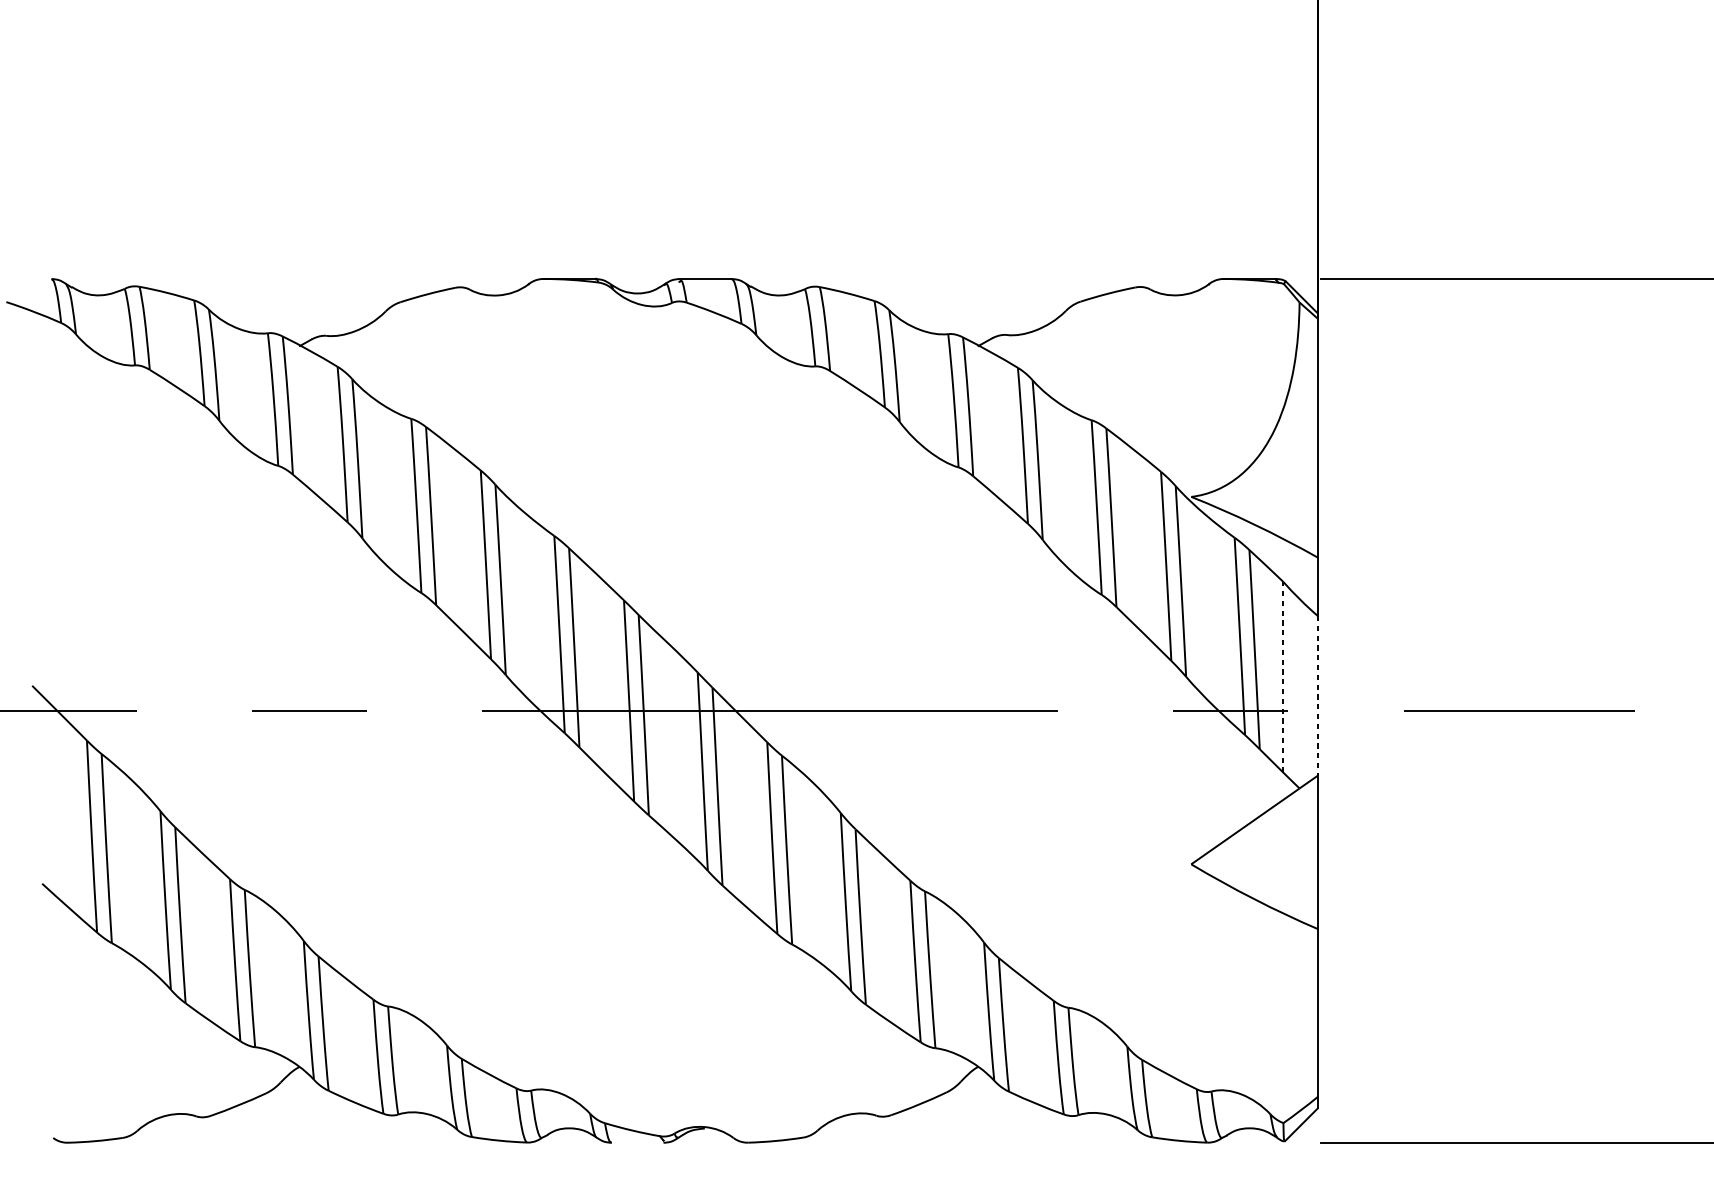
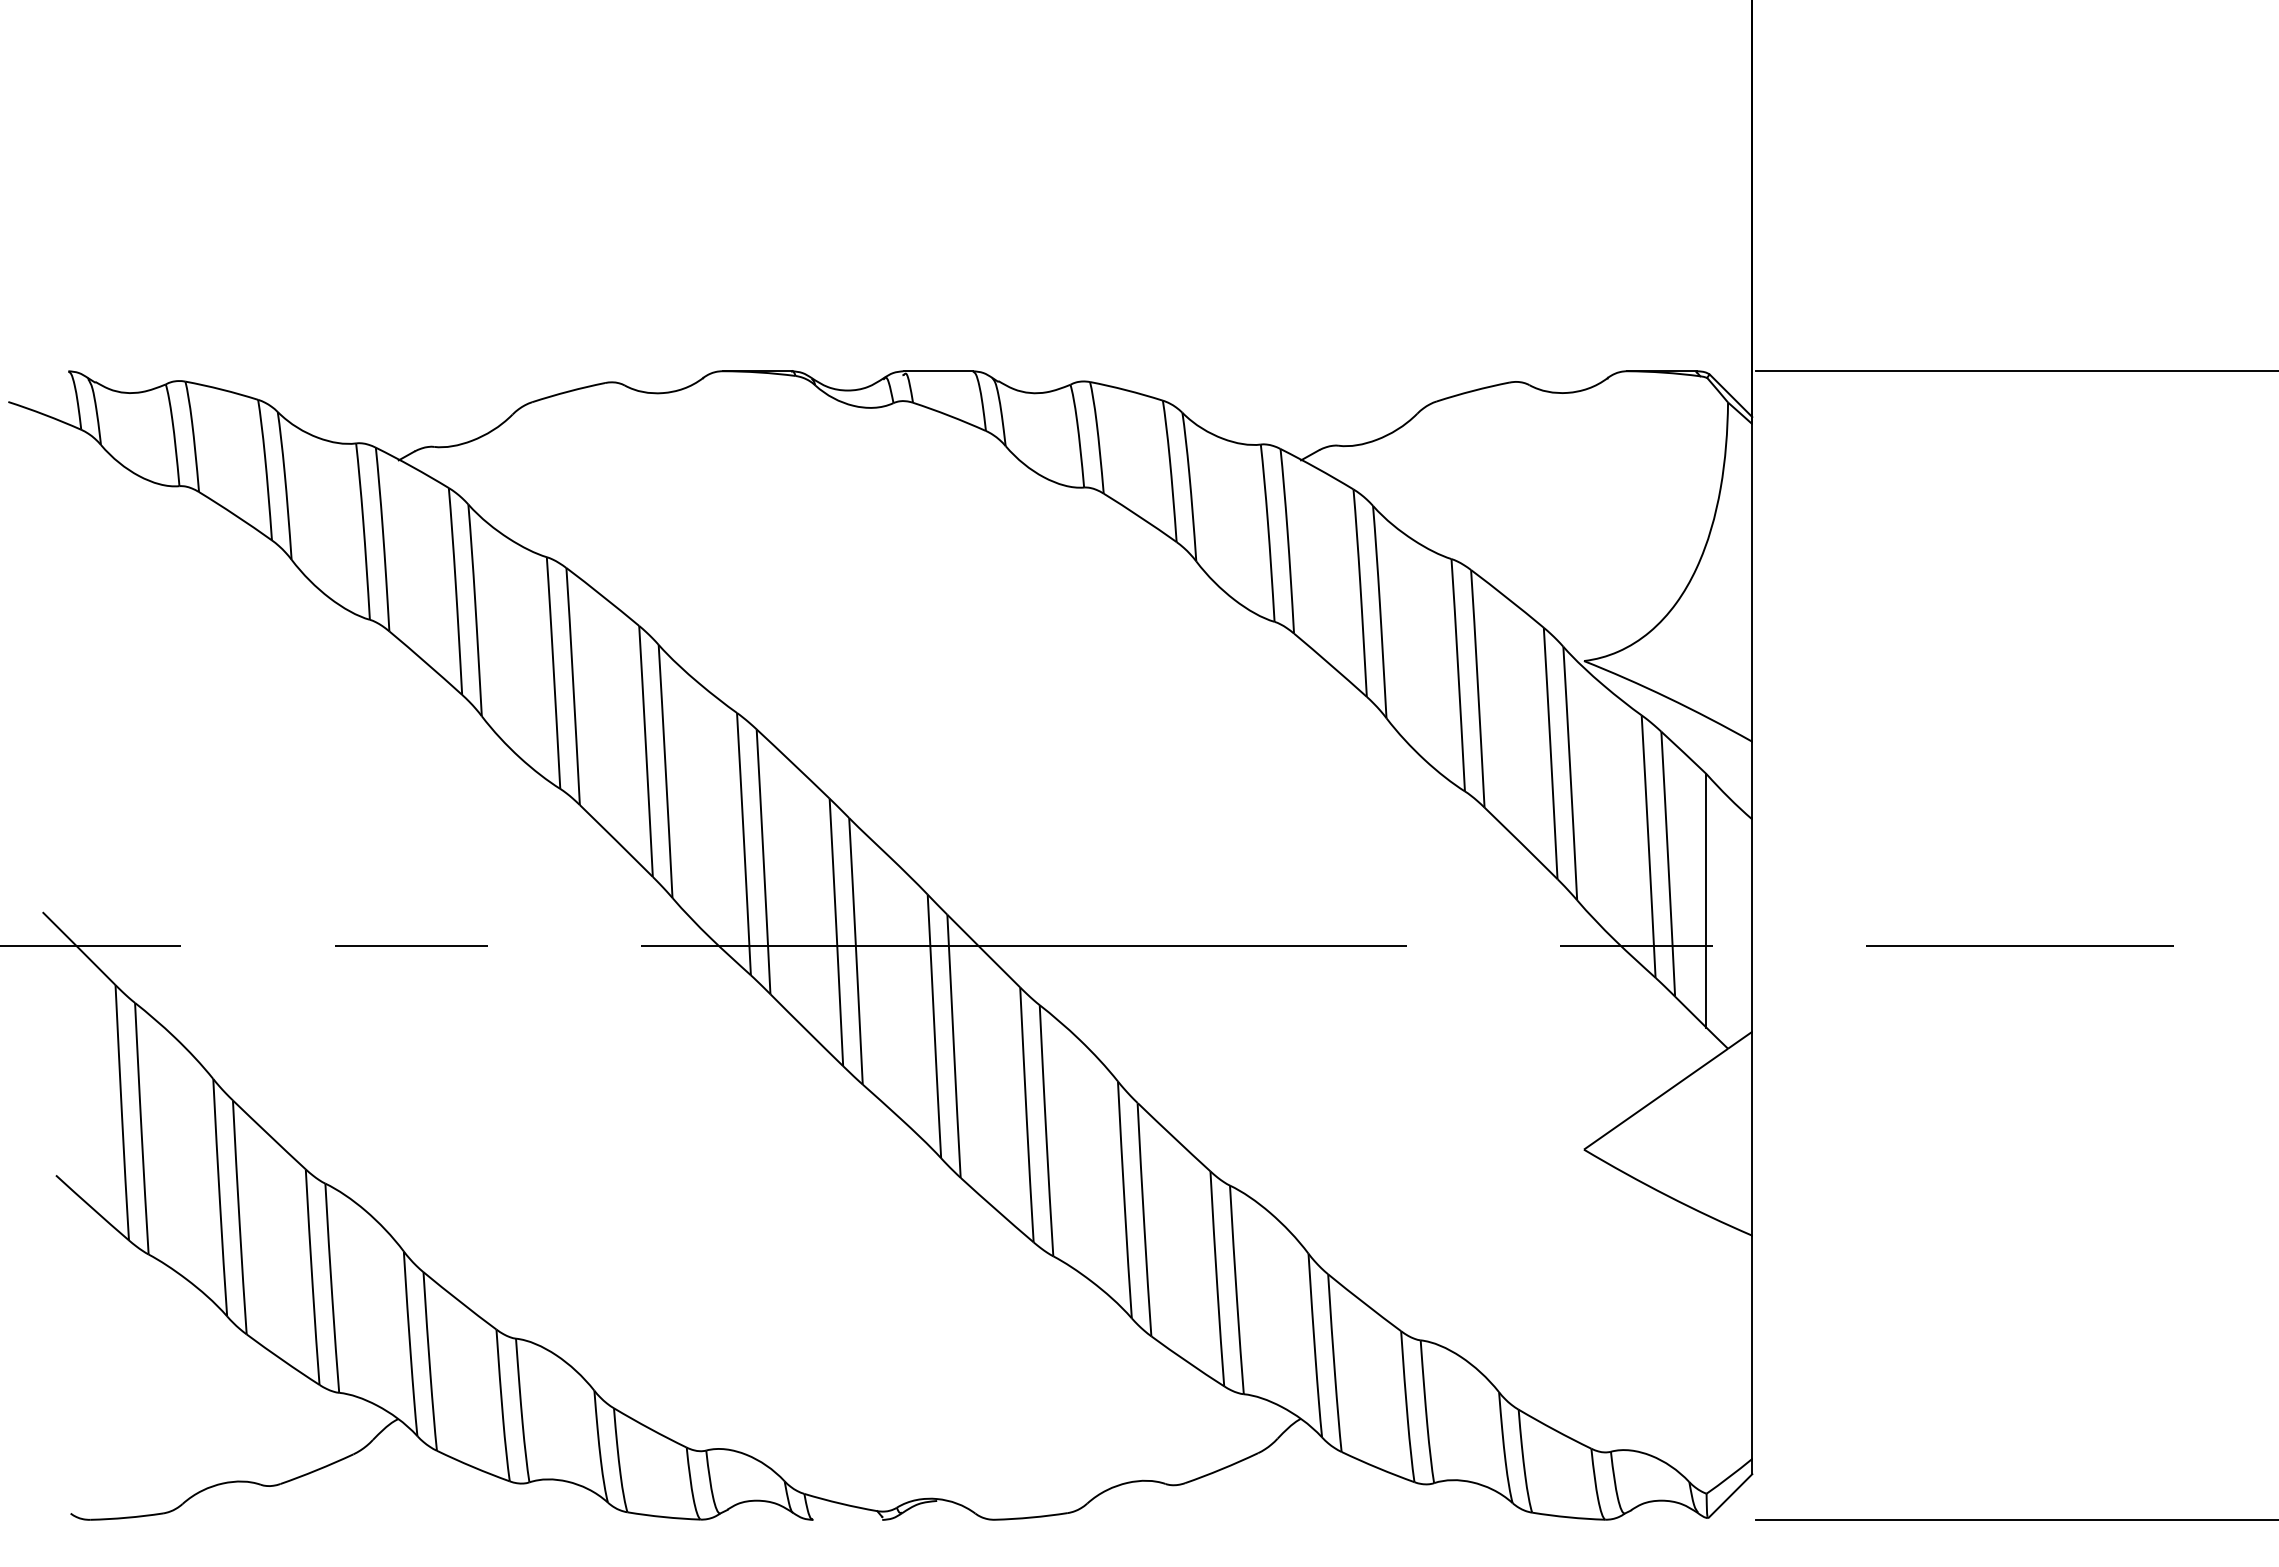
line: (1283, 676) -> (1706, 900), dashed -> solid
line: (1317, 696) -> (1752, 926), dashed -> solid

